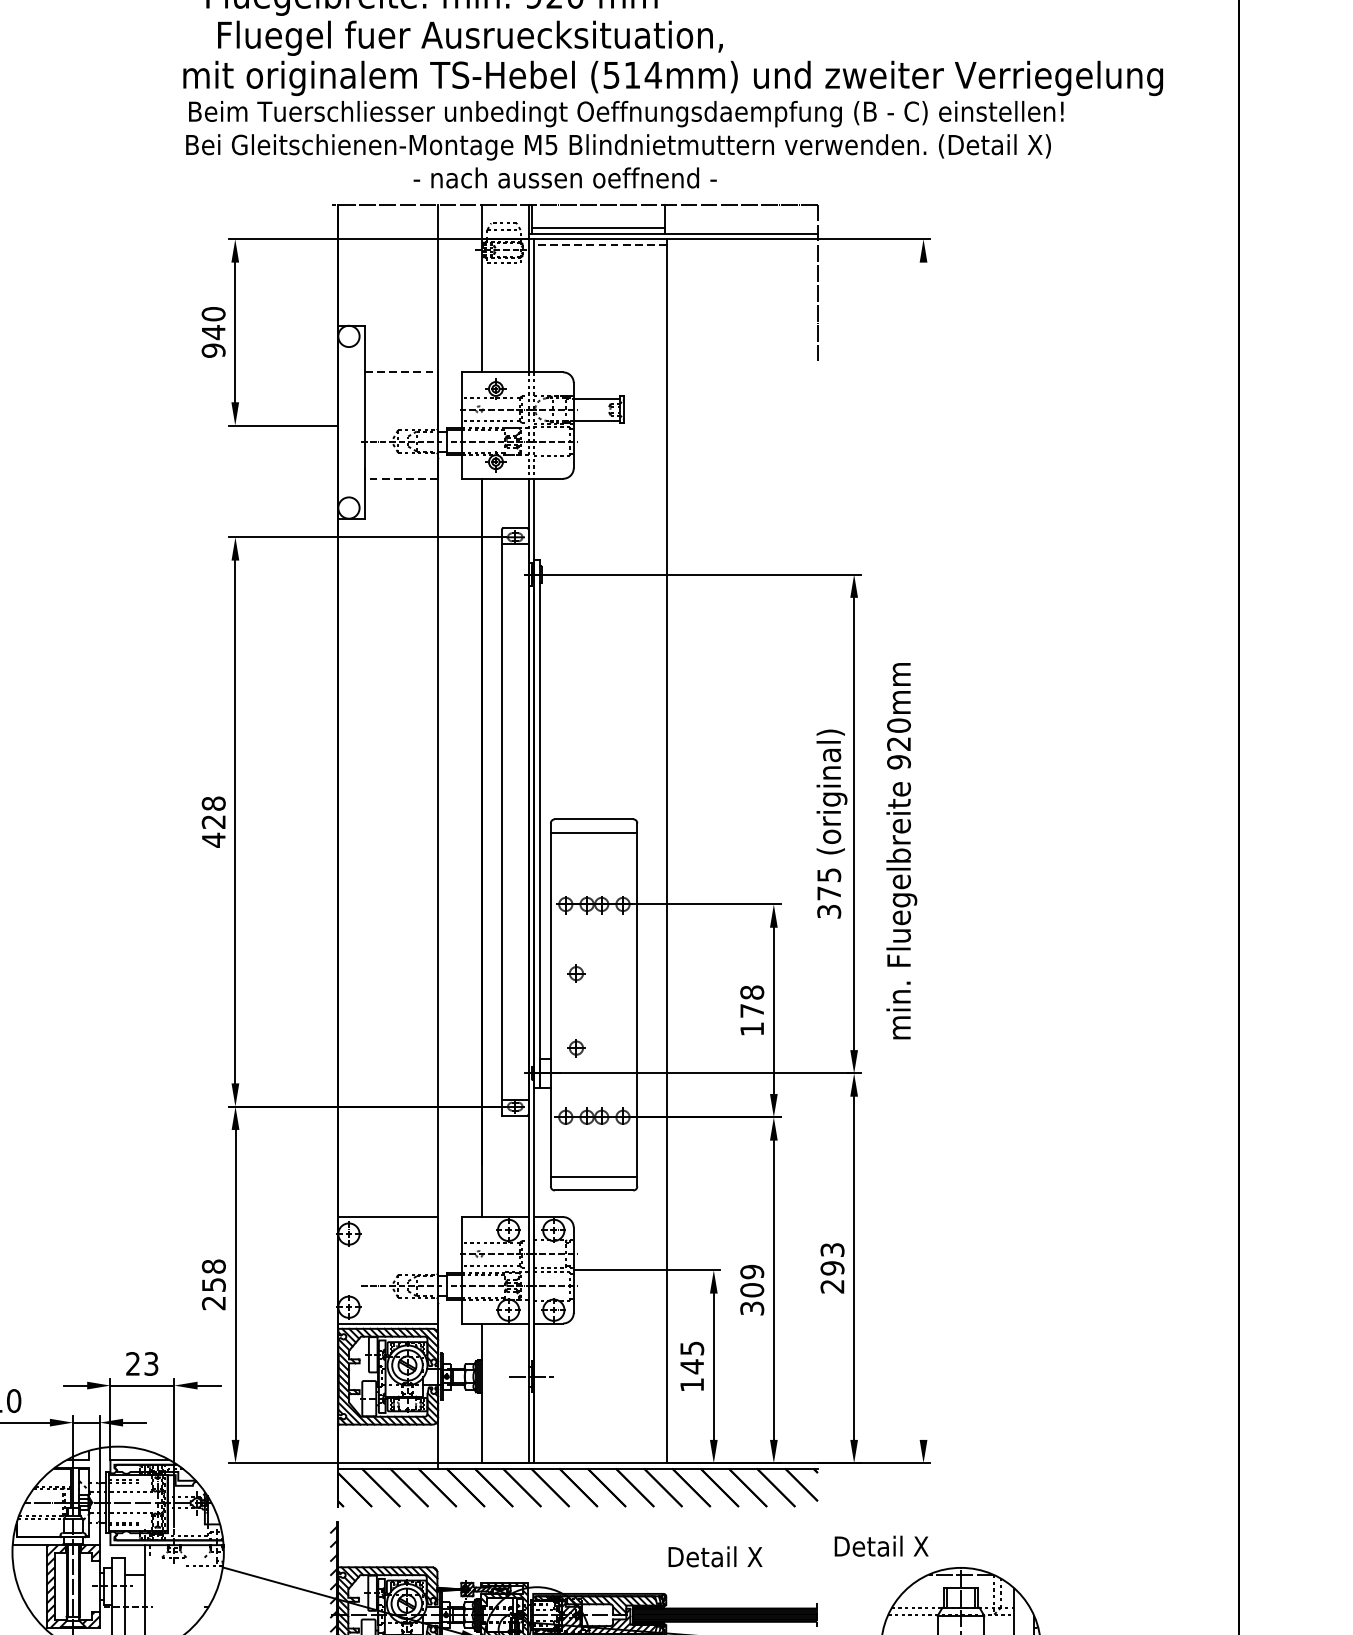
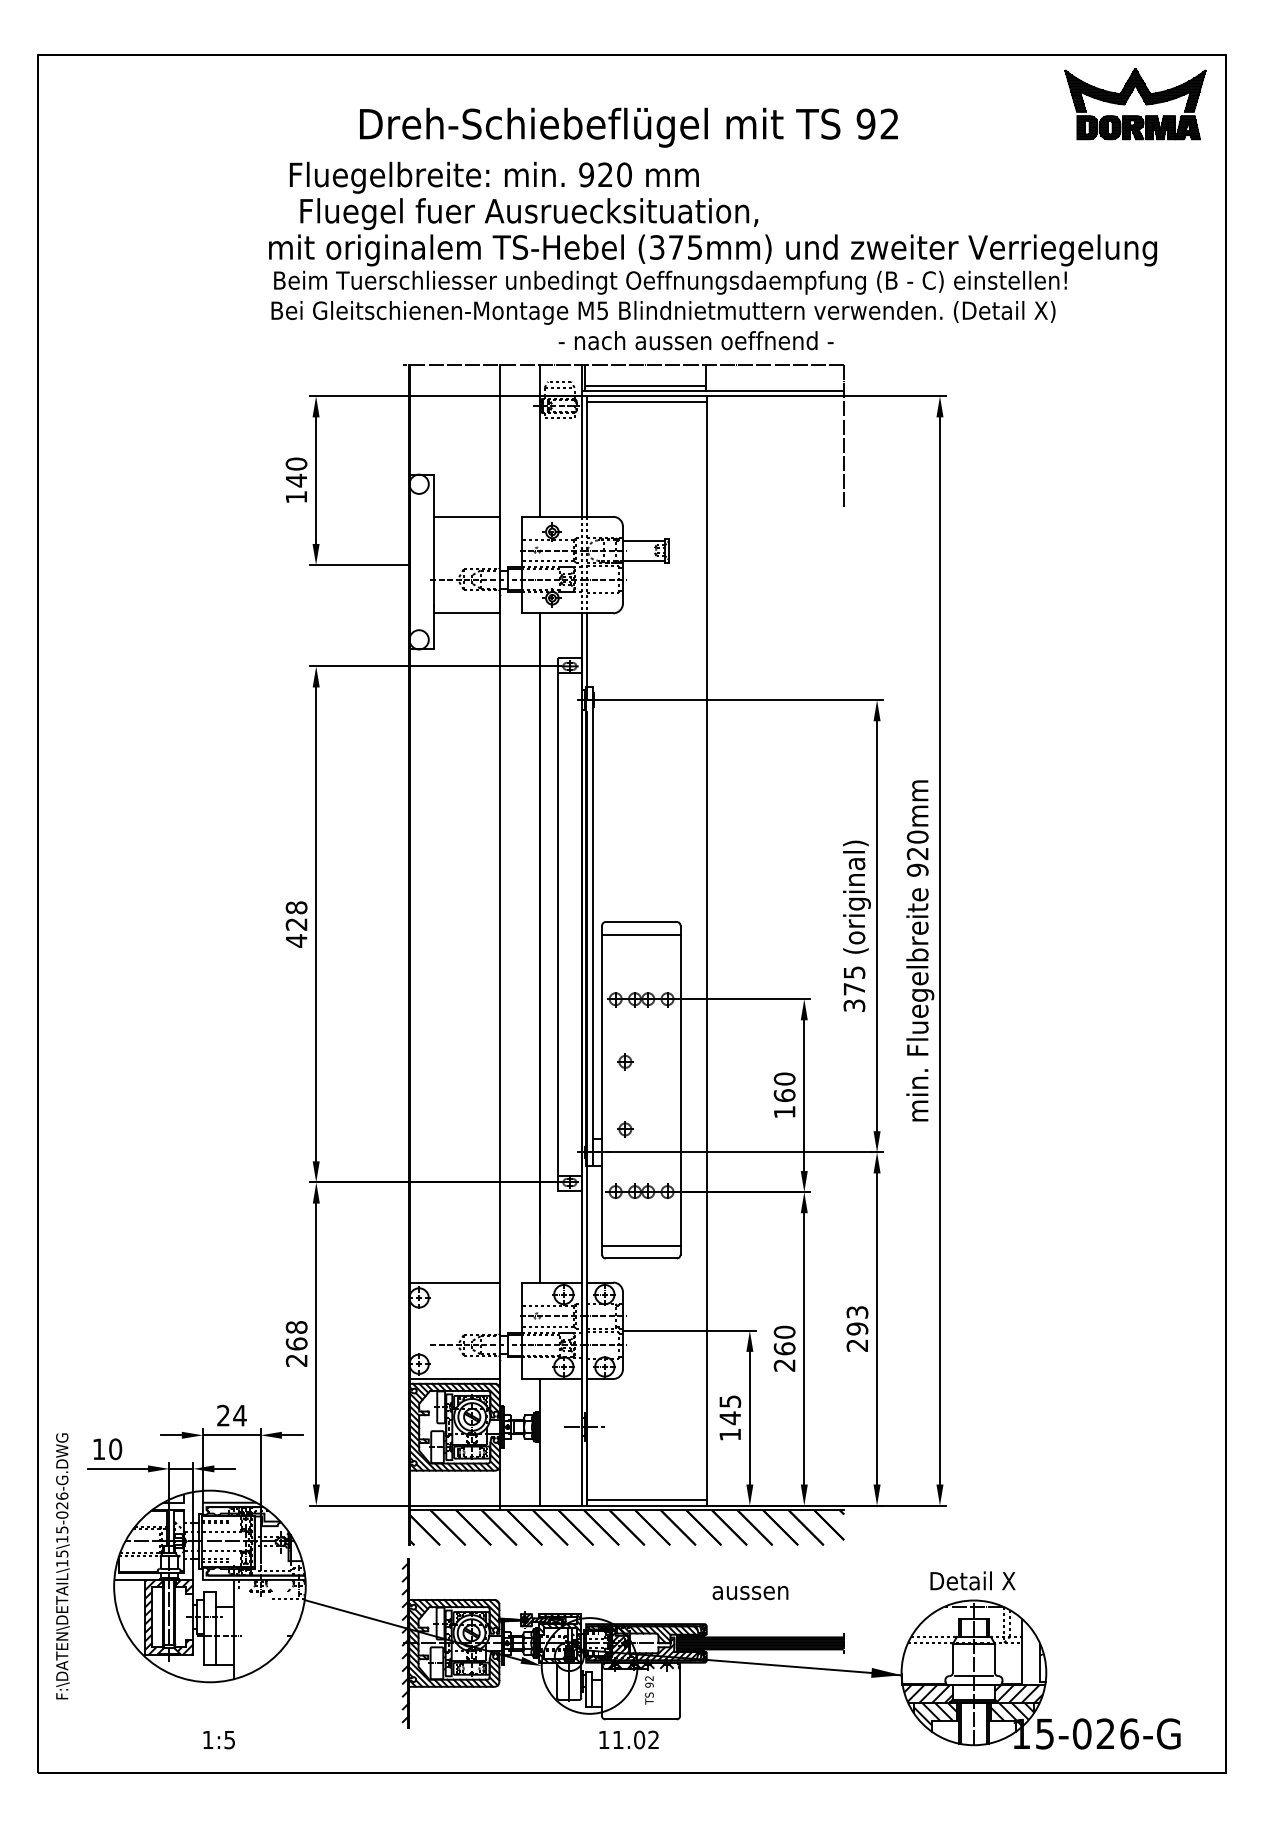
text: (632, 75) -> (676, 247), (514mm) -> (375mm)
text: (564, 177) -> (695, 340), moved
line: (599, 245) -> (646, 401), dashed -> solid
text: (213, 349) -> (296, 496), 940 -> 140
line: (402, 371) -> (467, 516), dashed -> solid
line: (401, 478) -> (466, 613), dashed -> solid
line: (923, 850) -> (939, 950), added
text: (752, 1000) -> (784, 1086), 178 -> 160
text: (213, 1284) -> (296, 1343), 258 -> 268
text: (752, 1289) -> (784, 1348), 309 -> 260
text: (150, 1363) -> (239, 1415), 23 -> 24
line: (599, 1457) -> (646, 1500), added
text: (881, 1545) -> (972, 1580), moved
text: (715, 1556) -> (751, 1590), Detail X -> aussen

